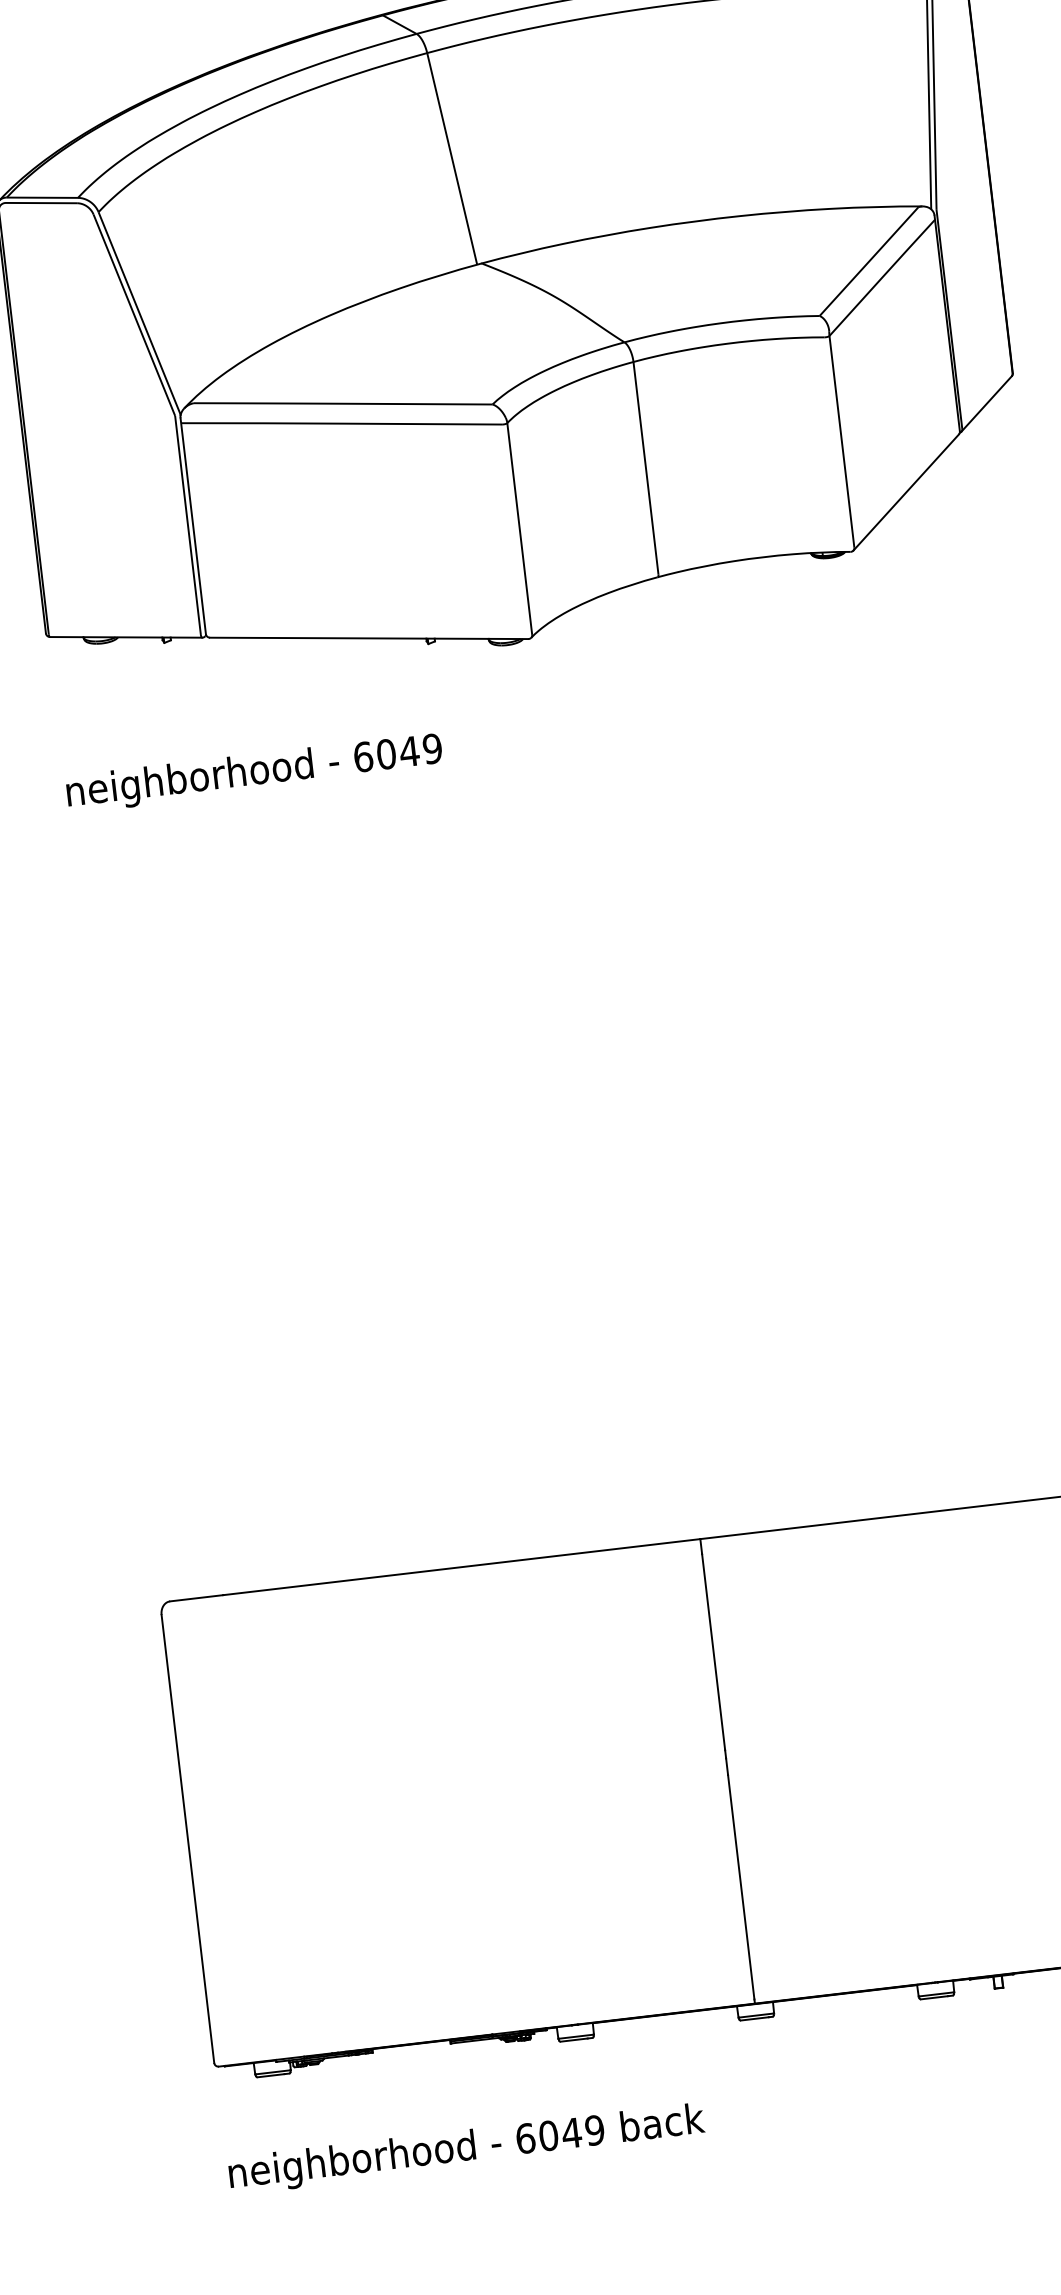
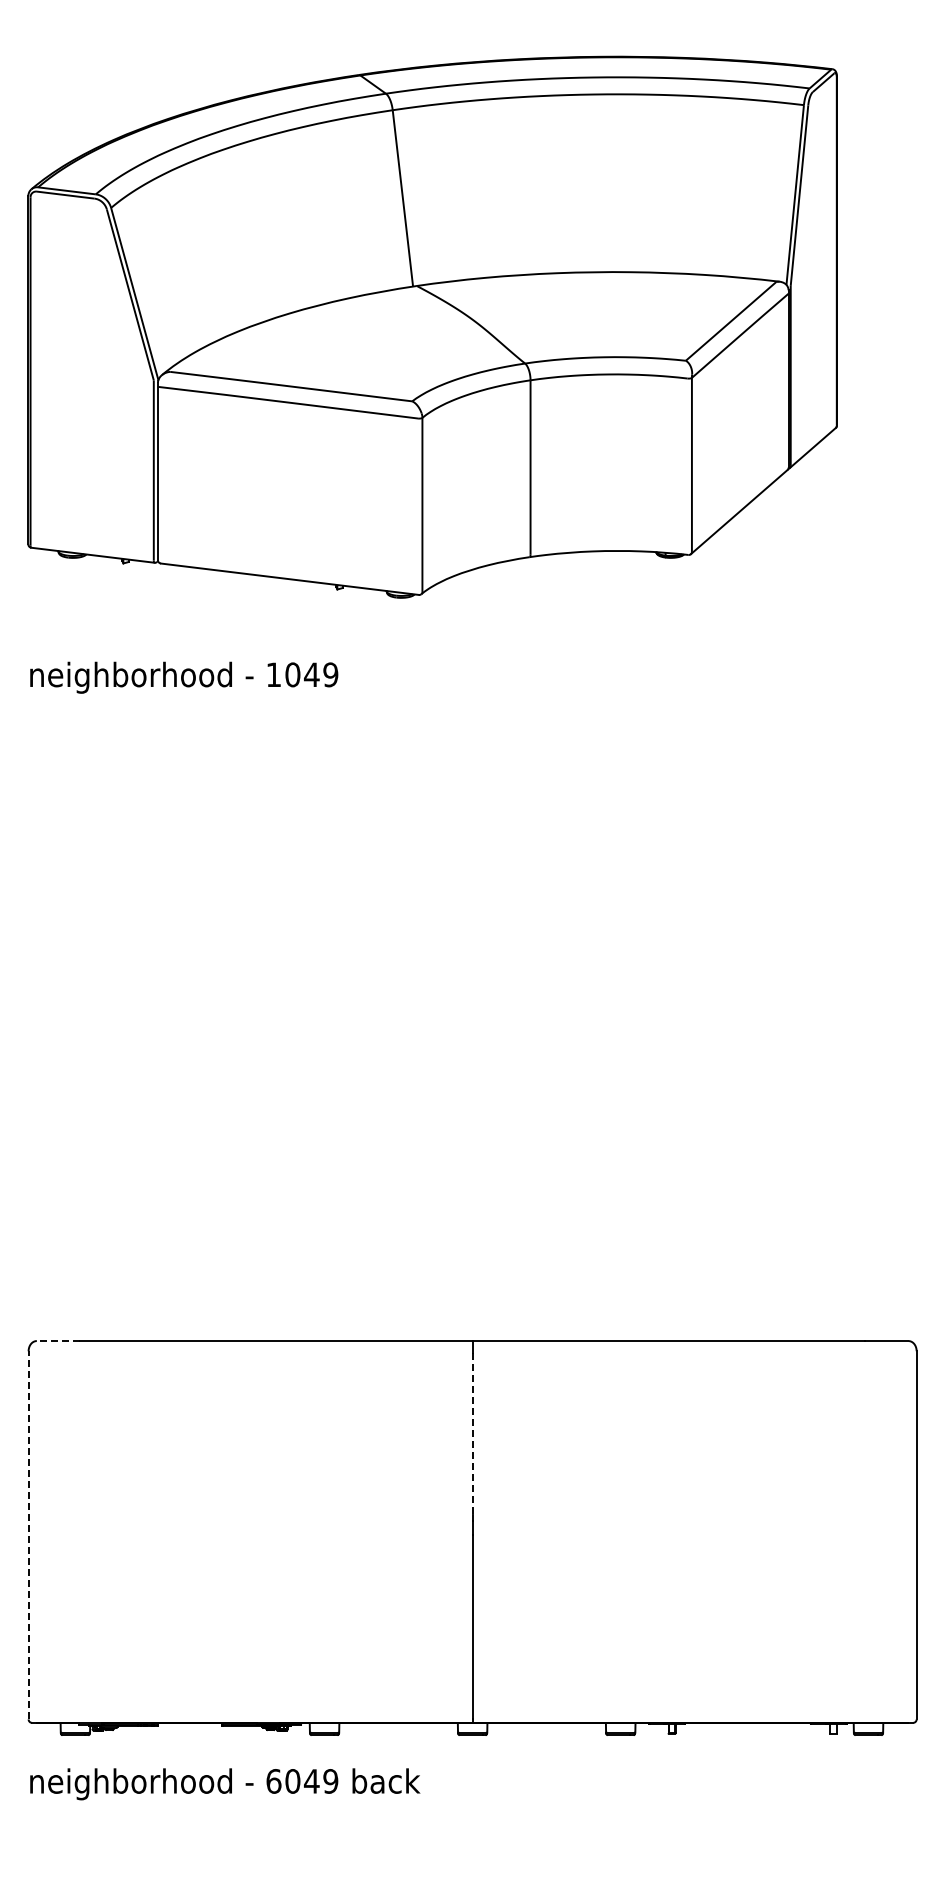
text: (362, 756) -> (273, 674), 6049 -> 1049
line: (196, 1598) -> (58, 1341), solid -> dashed
line: (713, 1651) -> (472, 1433), solid -> dashed
line: (187, 1837) -> (28, 1534), solid -> dashed
text: (467, 2149) -> (225, 1784), moved

